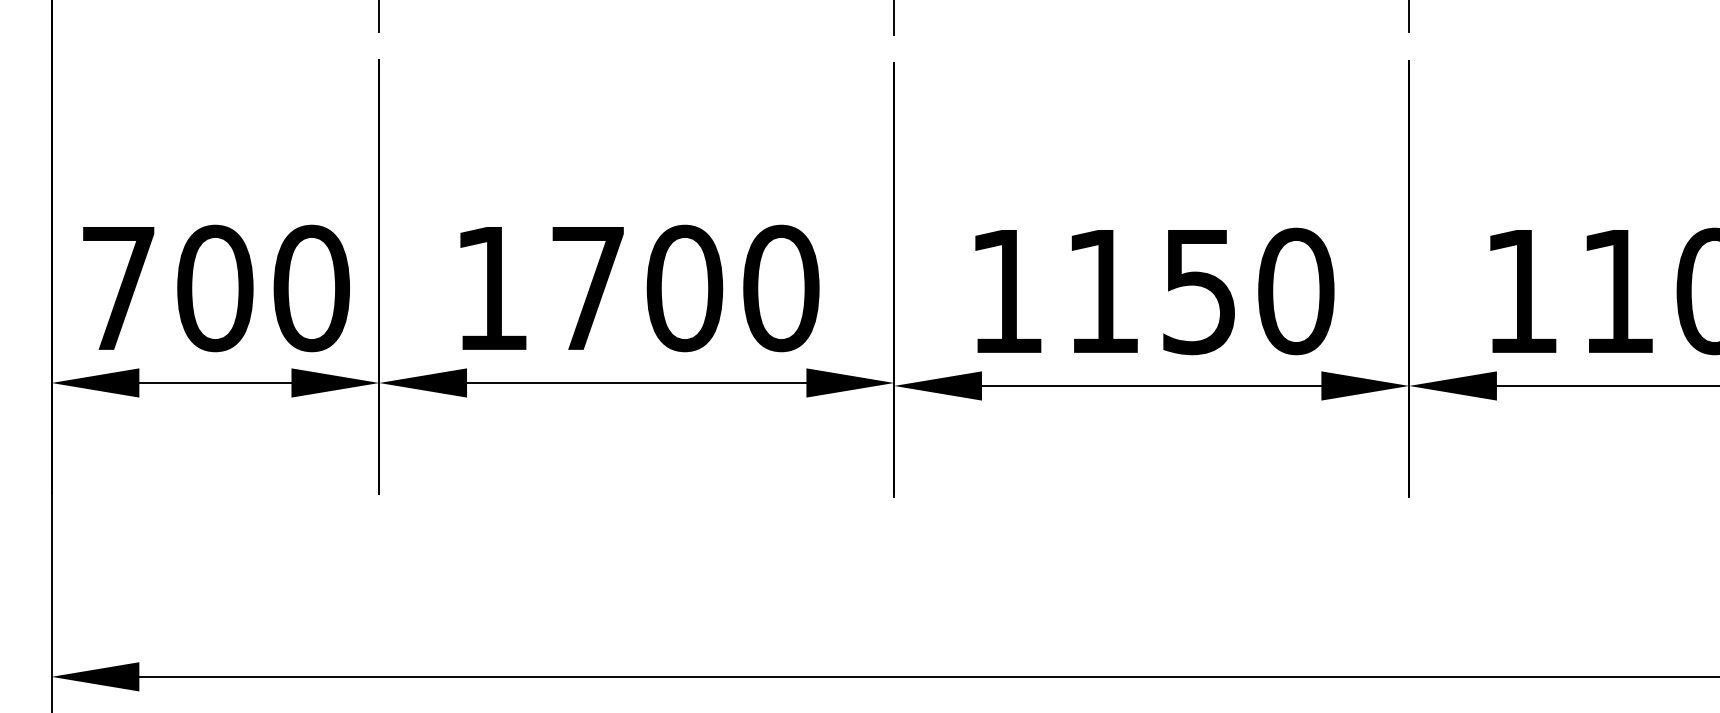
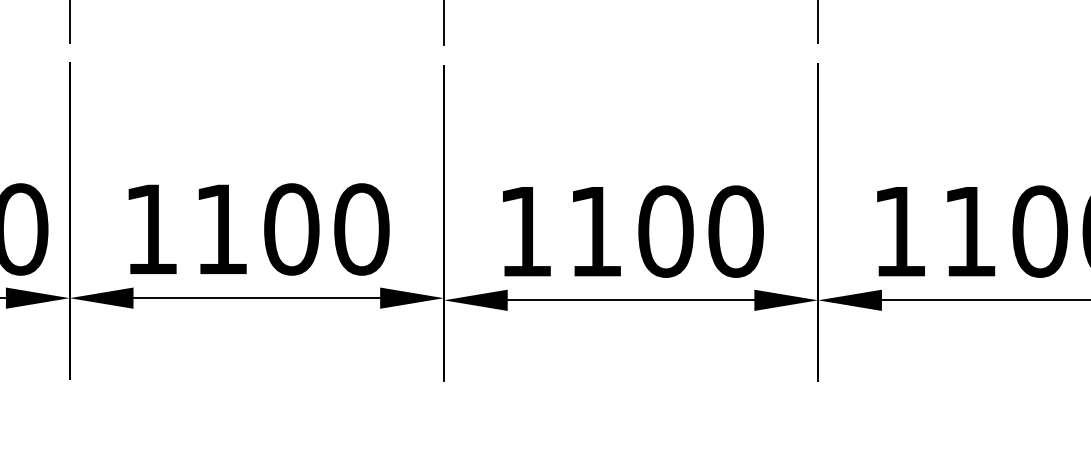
text: (587, 288) -> (221, 229), 1700 -> 1100
text: (1199, 291) -> (665, 231), 1150 -> 1100

